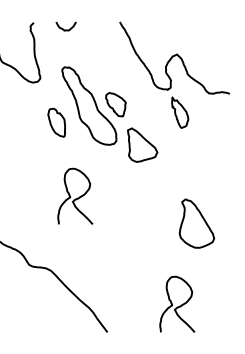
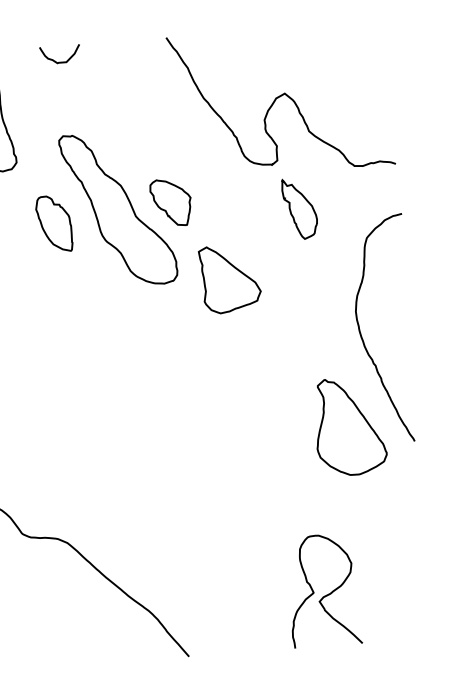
part: (56, 122) -> (53, 223), moved
curve: (206, 175) -> (361, 329), added
curve: (77, 197) -> (108, 393), removed

